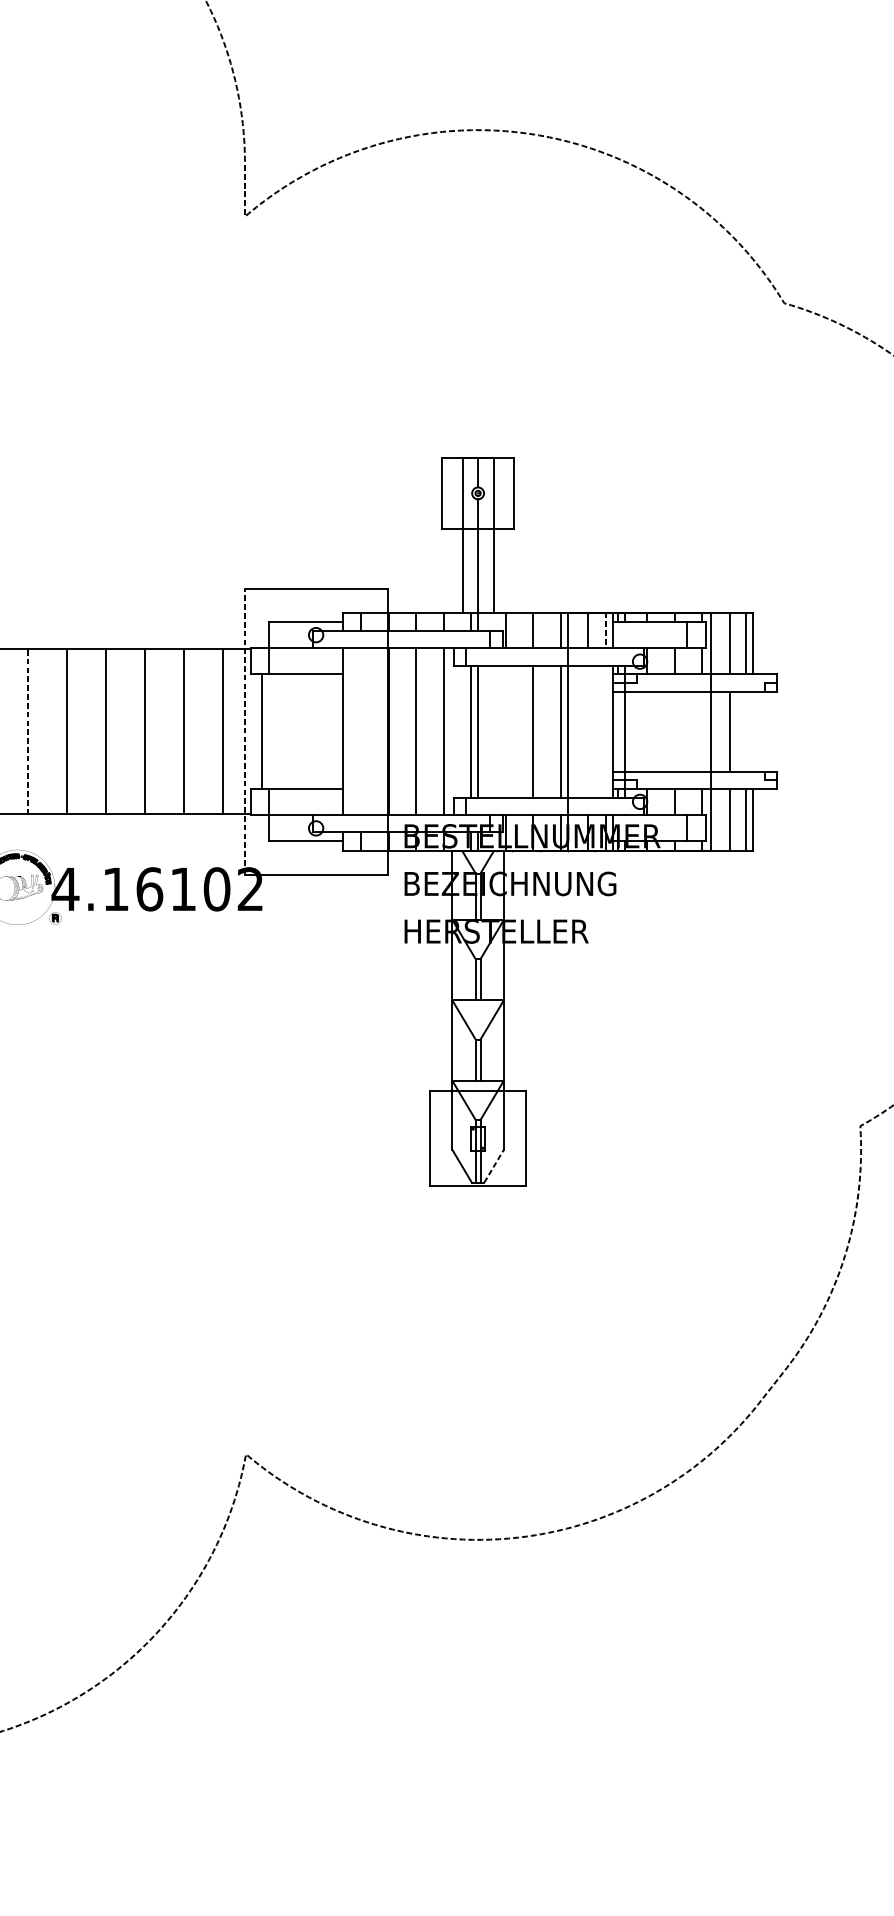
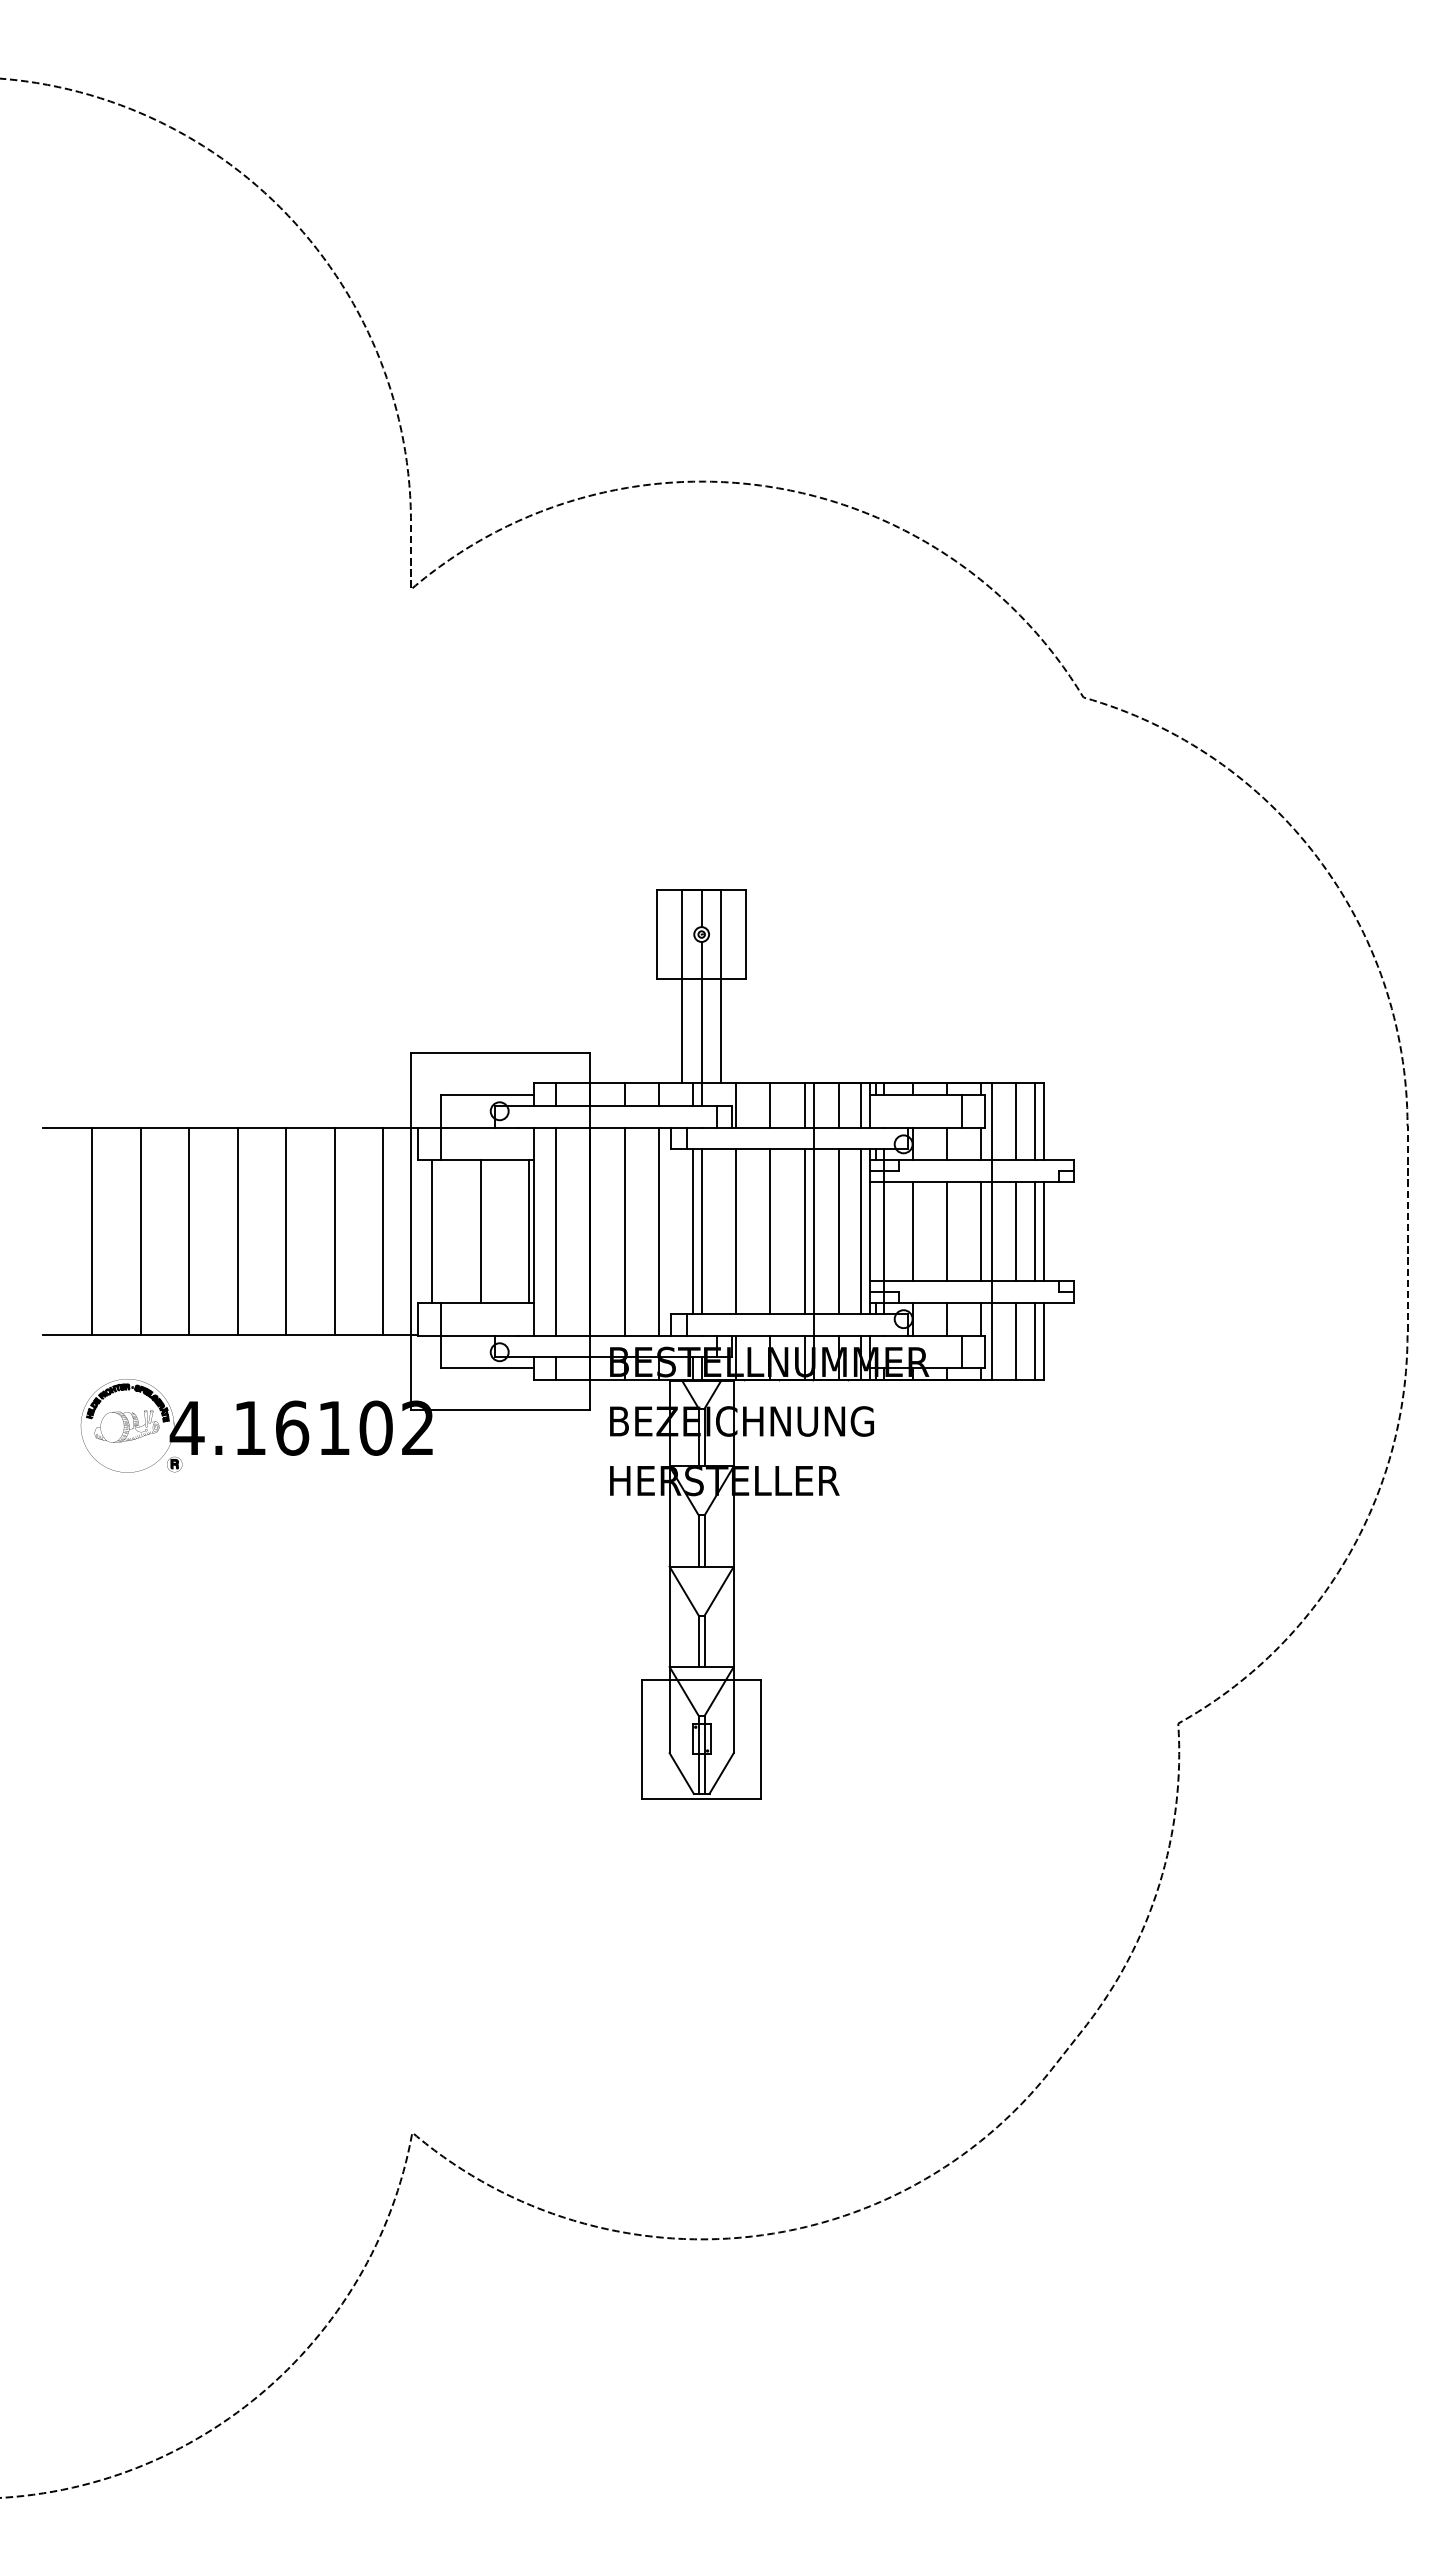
line: (606, 630) -> (861, 1105), dashed -> solid
line: (28, 731) -> (140, 1231), dashed -> solid
line: (245, 731) -> (411, 1231), dashed -> solid
line: (300, 731) -> (480, 1231), added
line: (340, 731) -> (529, 1231), added
line: (360, 731) -> (555, 1231), added
line: (506, 731) -> (736, 1231), added
line: (588, 731) -> (839, 1231), added
line: (606, 731) -> (861, 1231), added
line: (647, 731) -> (912, 1231), added
line: (674, 731) -> (946, 1231), added
line: (702, 731) -> (981, 1231), added
line: (745, 731) -> (1035, 1231), added
line: (752, 731) -> (1043, 1231), added
line: (493, 1166) -> (721, 1773), dashed -> solid

